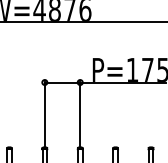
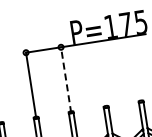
line: (80, 115) -> (66, 79), solid -> dashed

